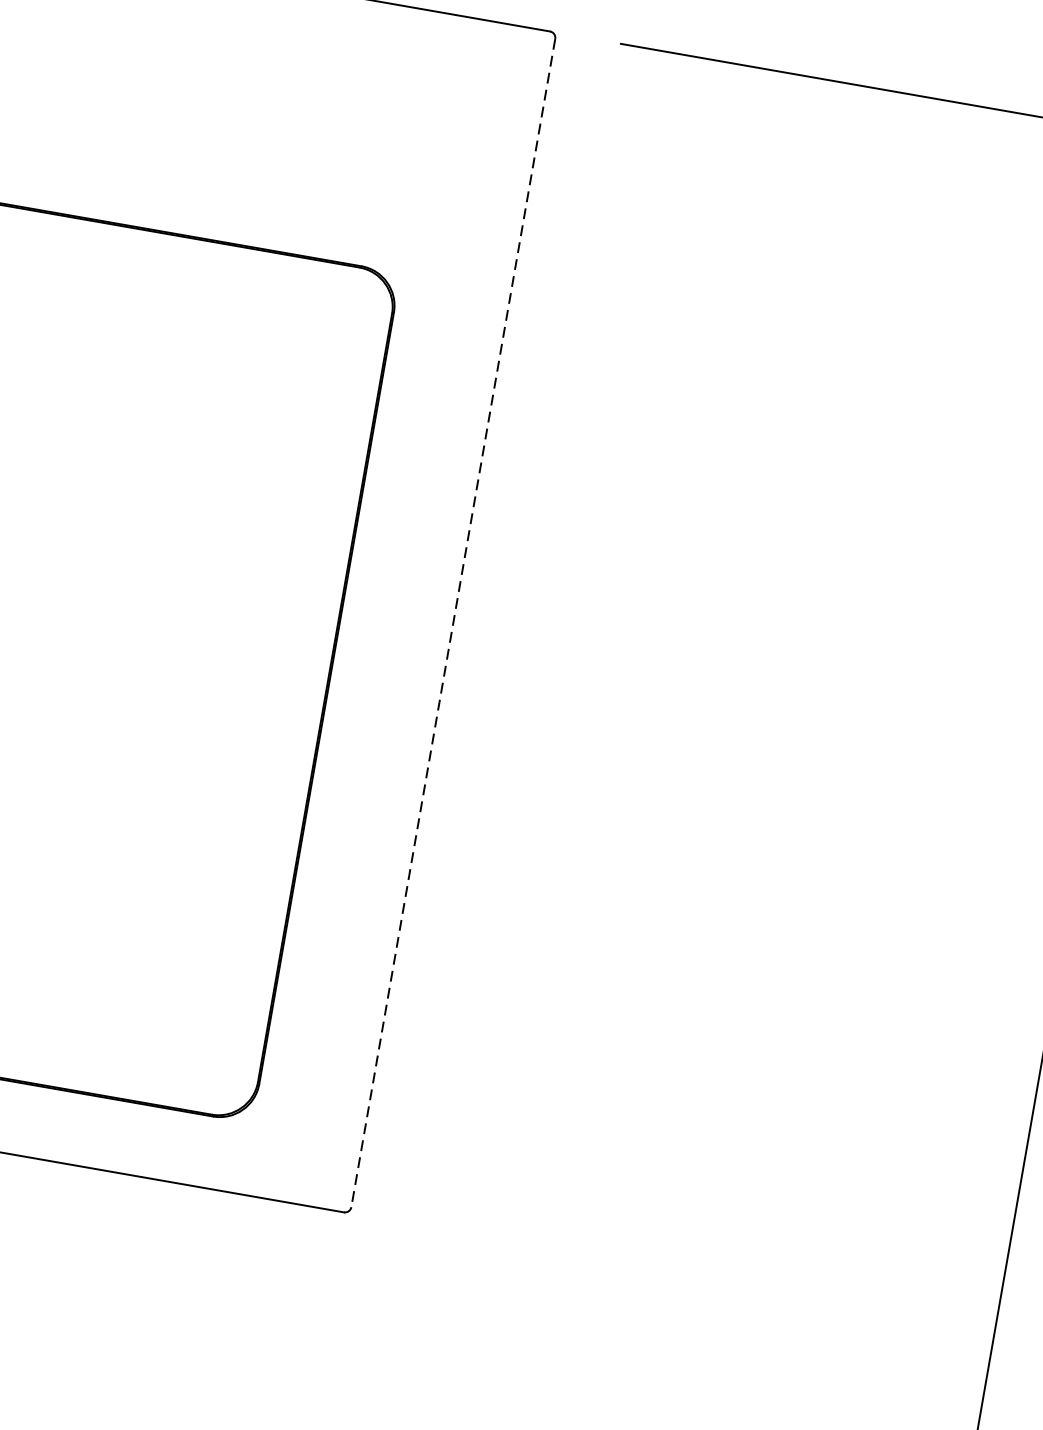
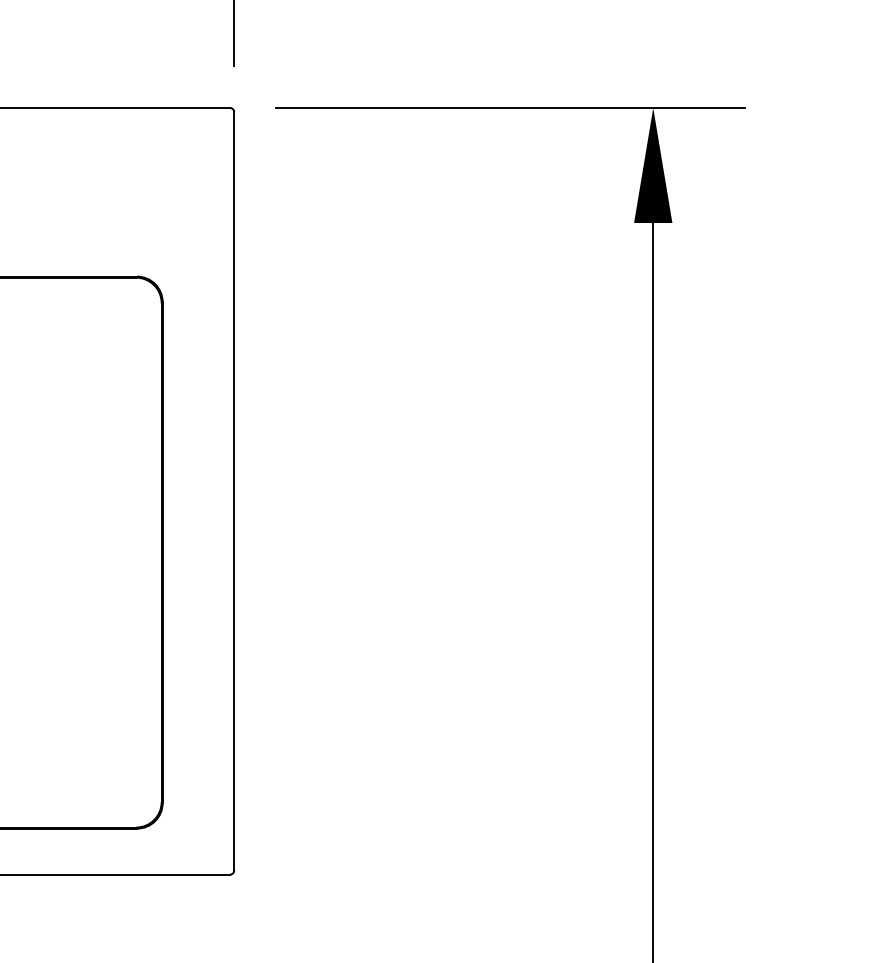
line: (453, 623) -> (234, 491), dashed -> solid

